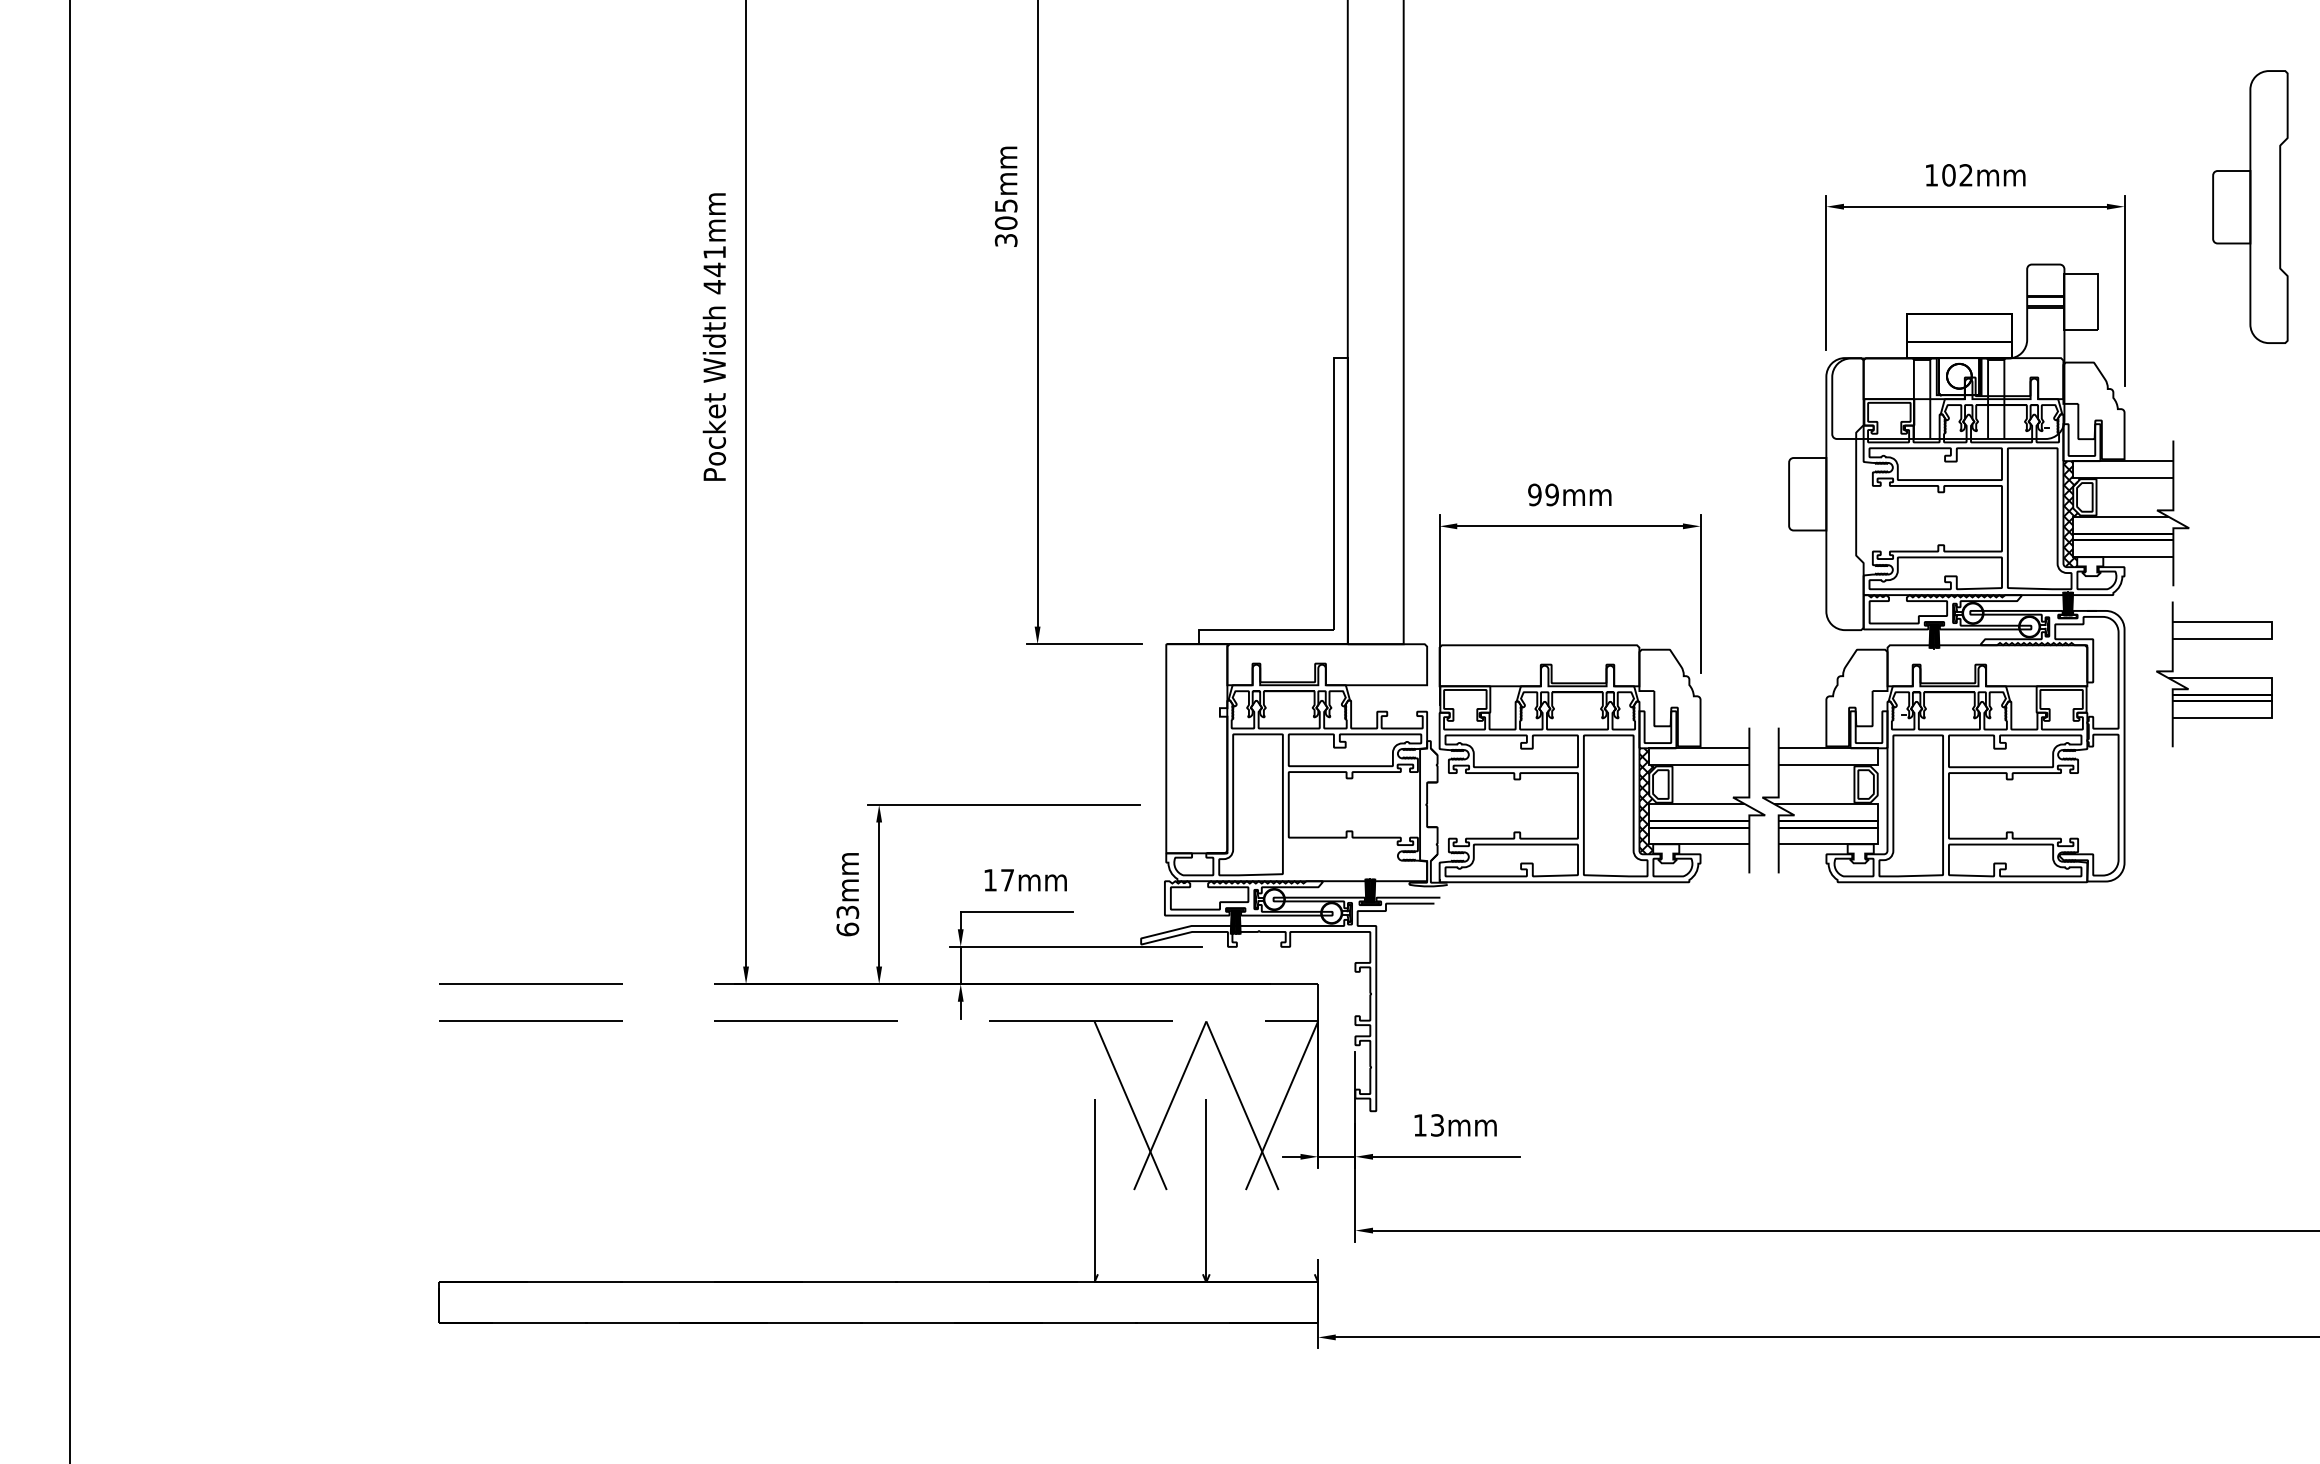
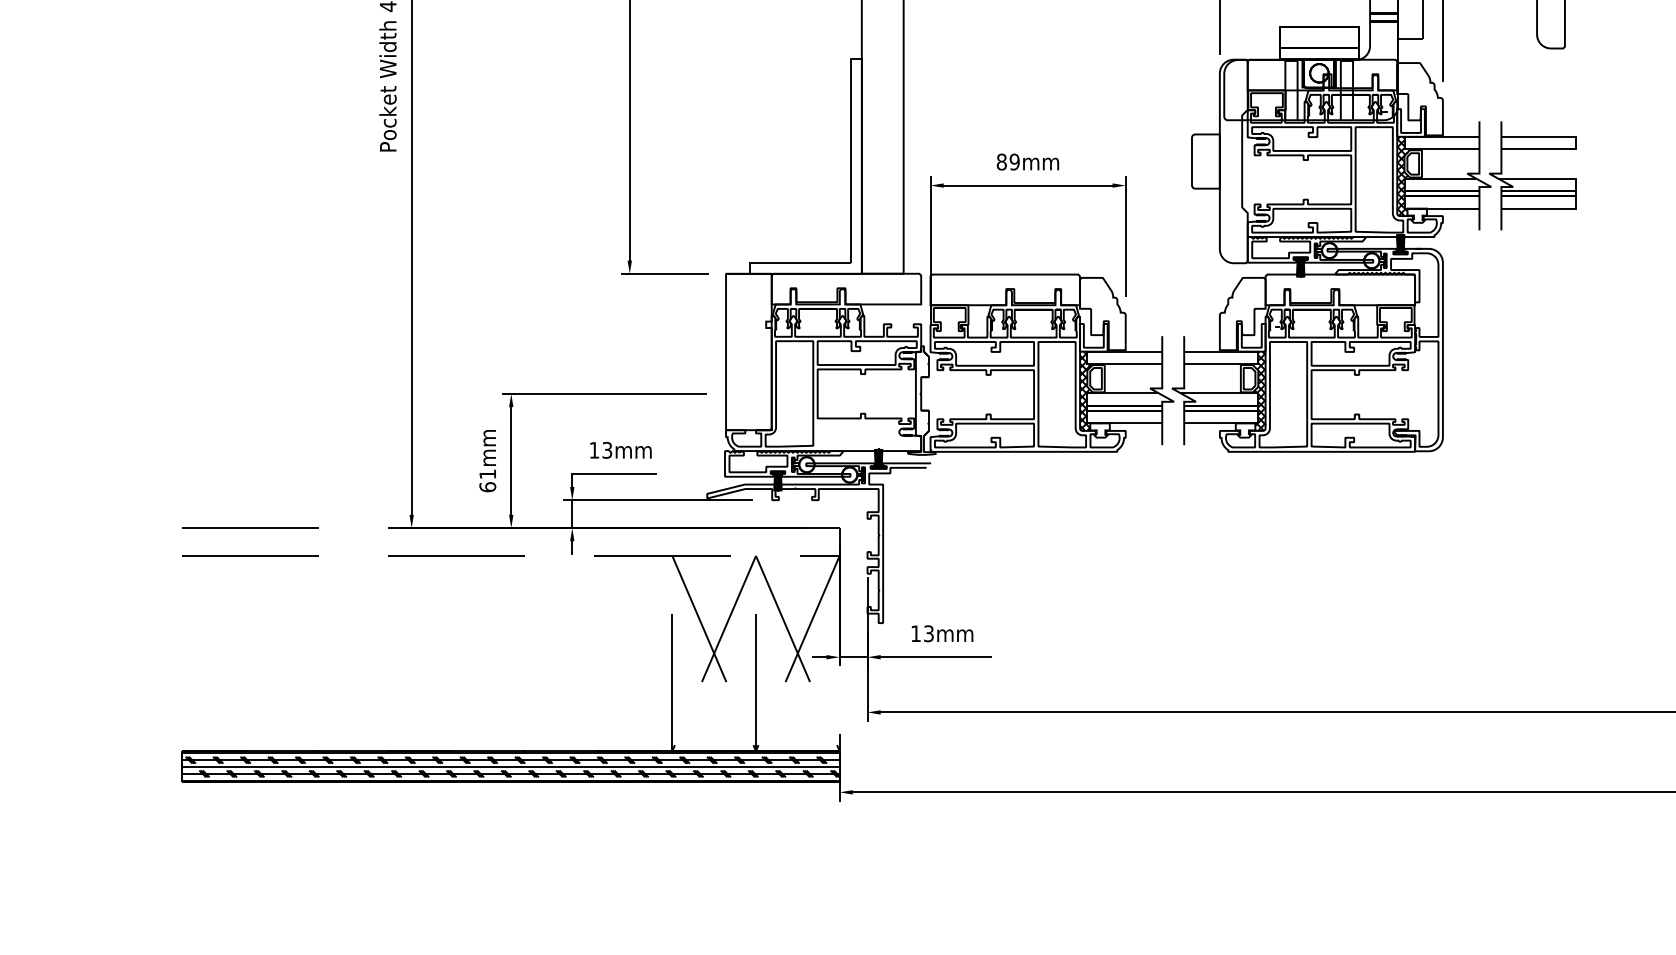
text: (1534, 494) -> (1001, 161), 99mm -> 89mm
part: (2214, 674) -> (1532, 175), moved
hatch: (1879, 801) -> (1259, 391), added
text: (1007, 880) -> (607, 450), 17mm -> 13mm
text: (847, 911) -> (487, 473), 63mm -> 61mm
hatch: (878, 1303) -> (510, 766), added

